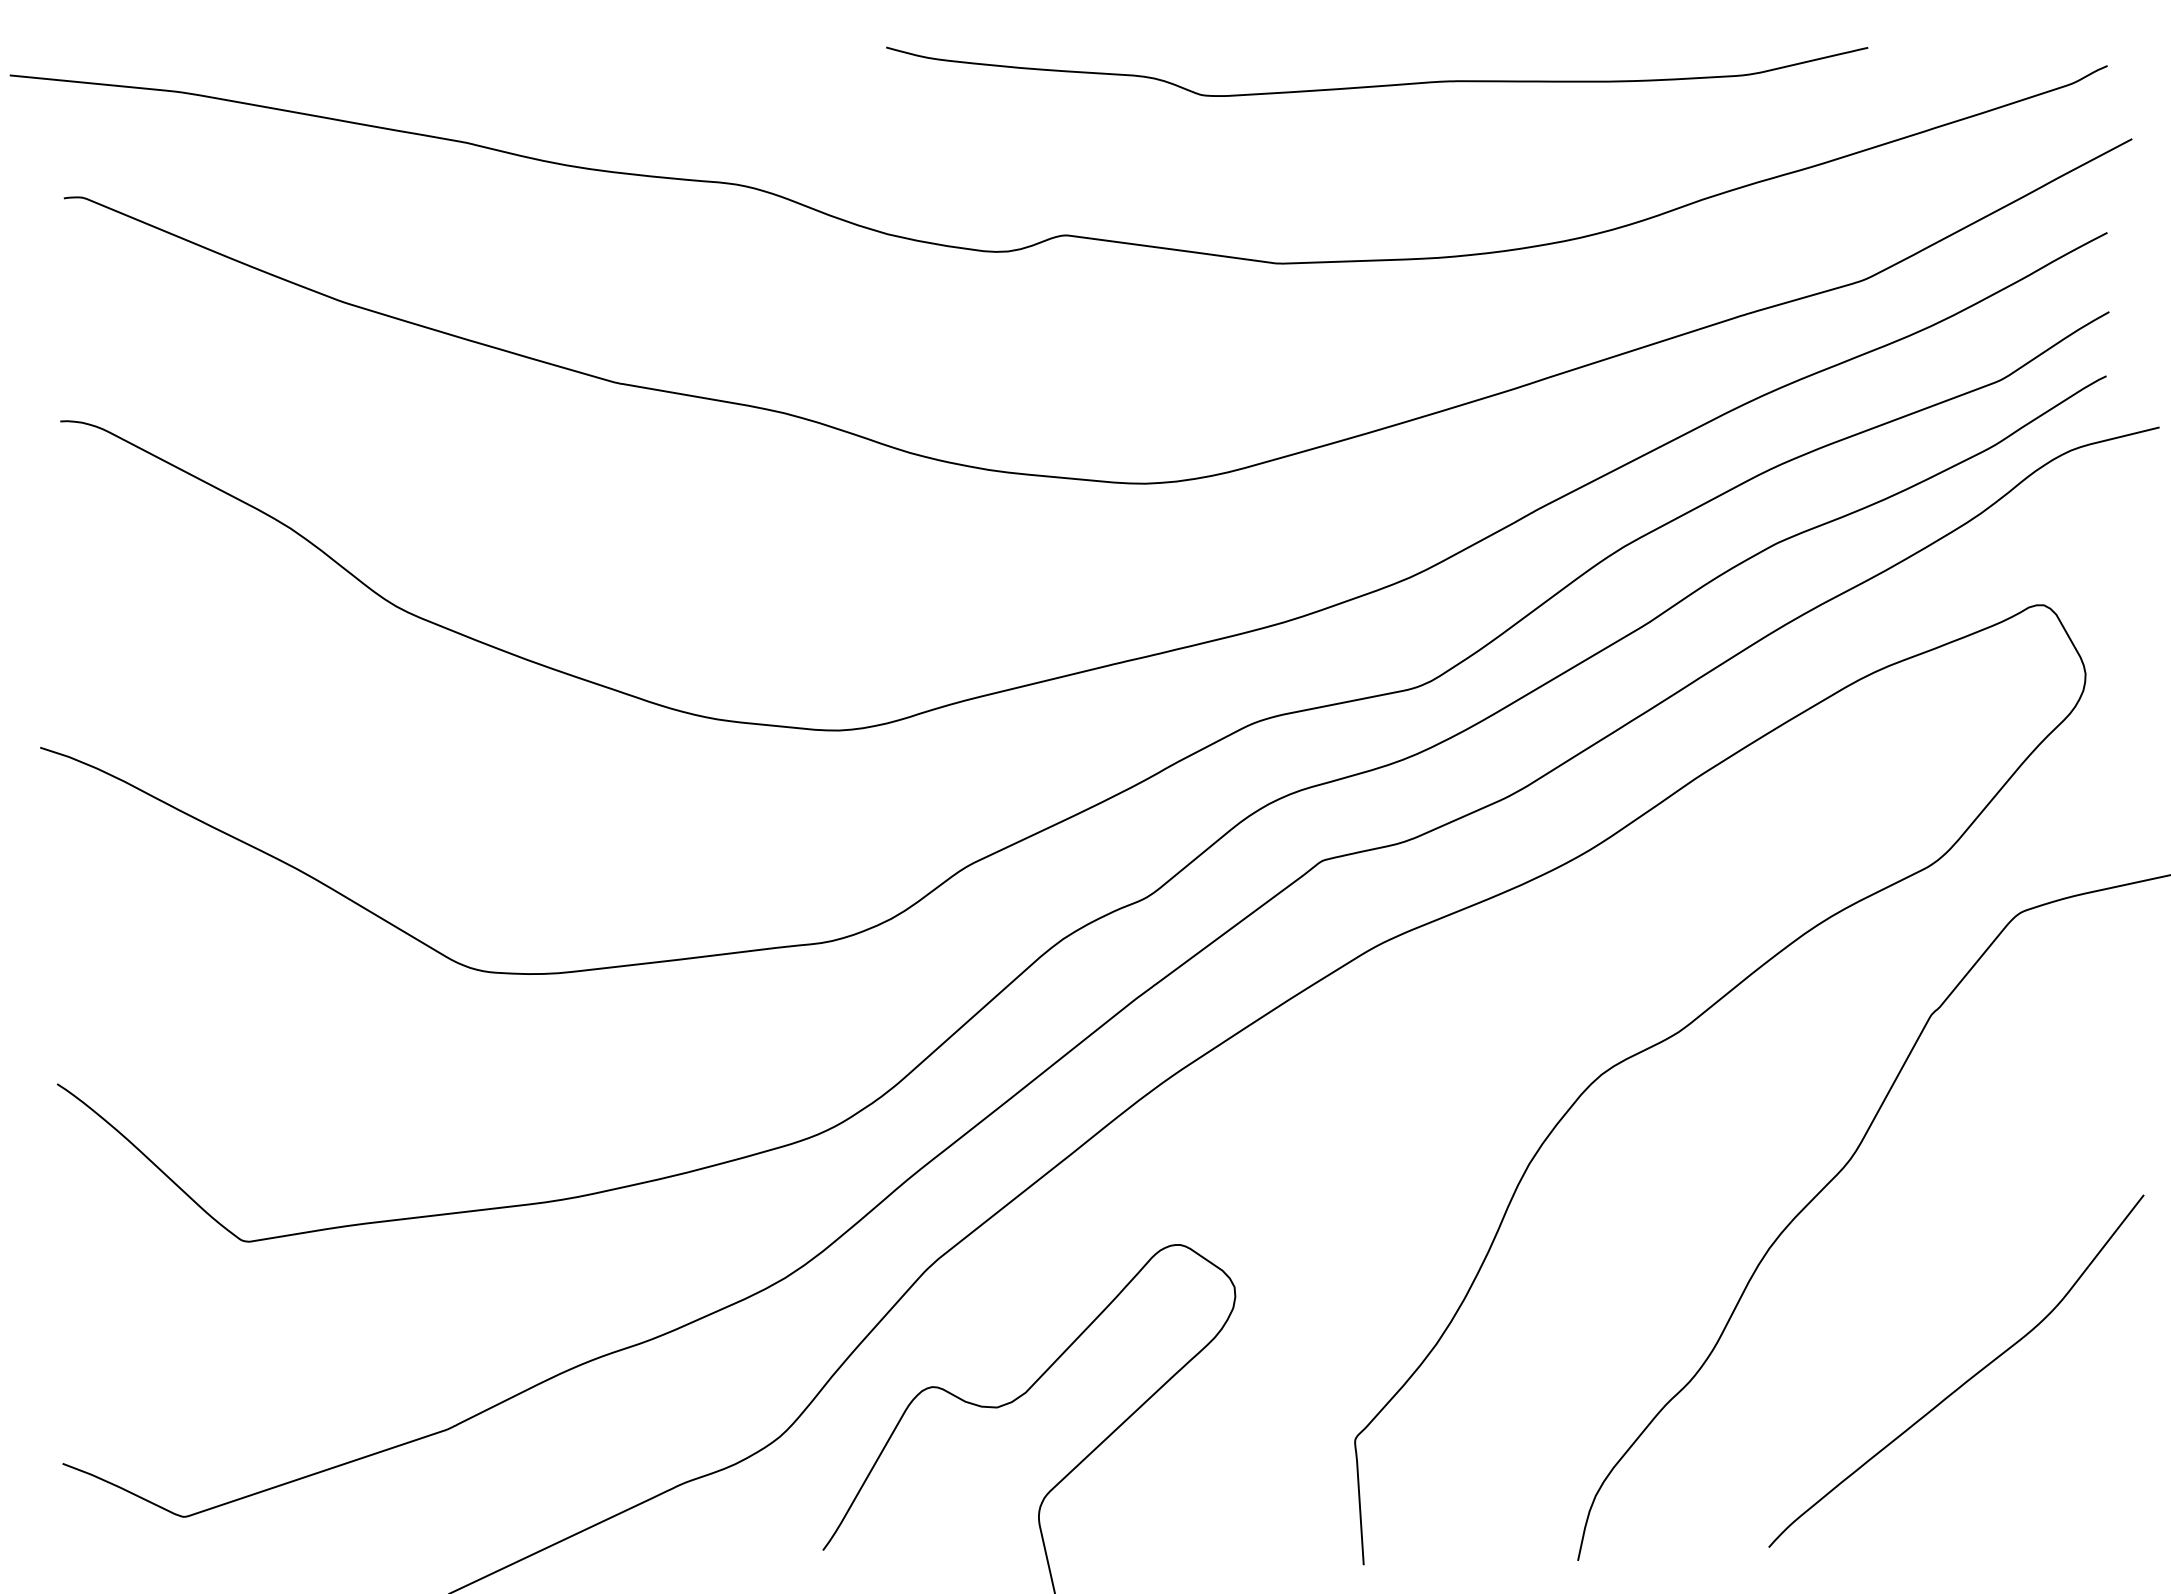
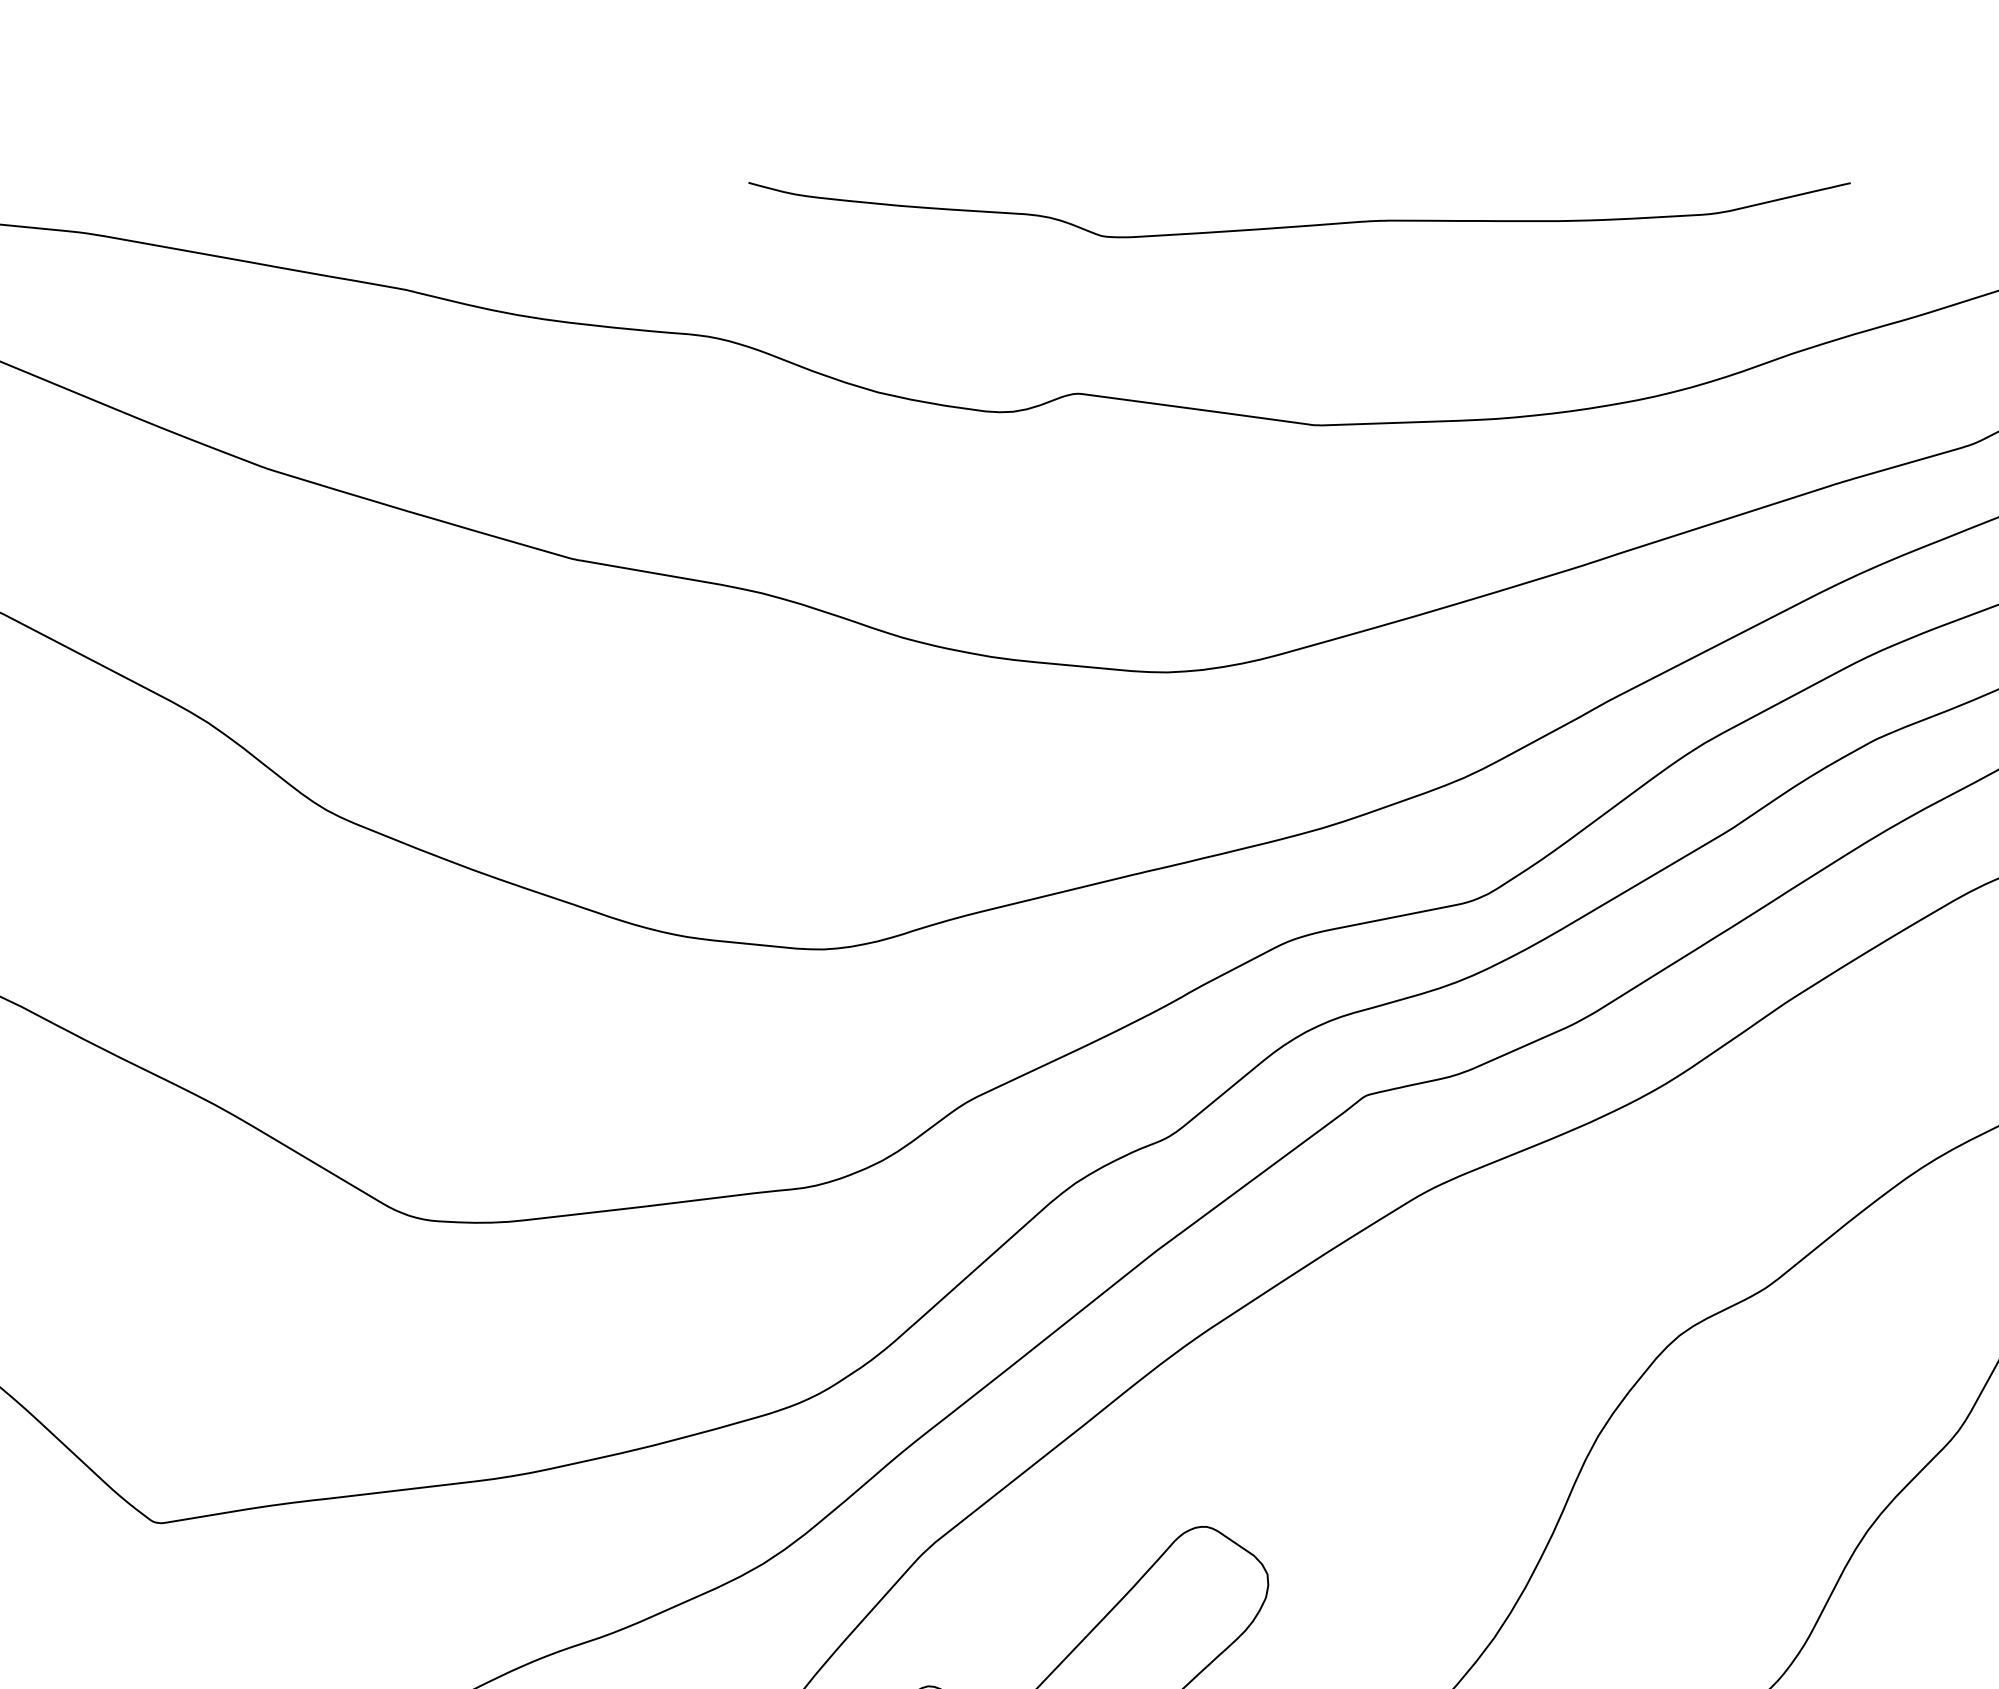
curve: (1377, 85) -> (1299, 225), moved

